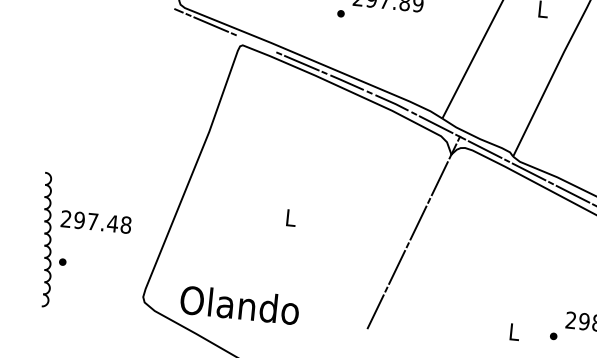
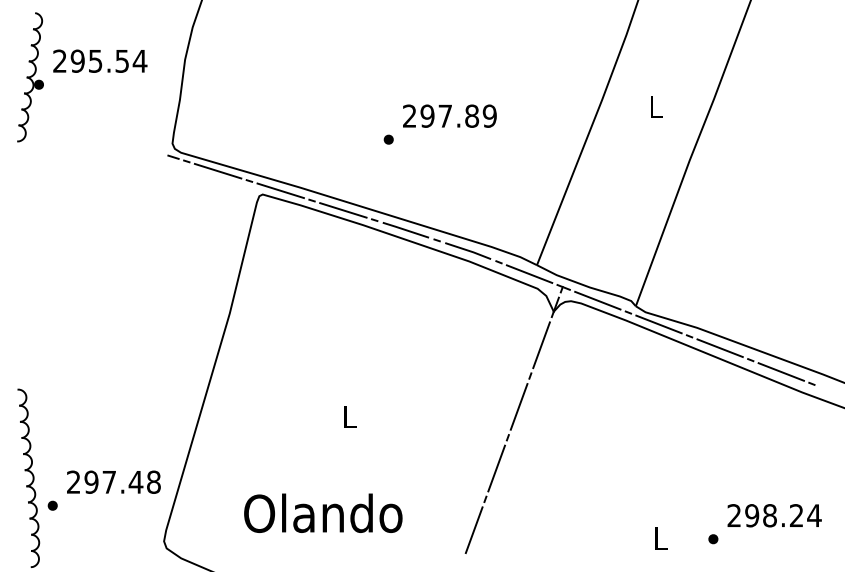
line: (256, 43) -> (280, 190), added
text: (96, 221) -> (113, 481), moved
text: (240, 304) -> (323, 512), moved

